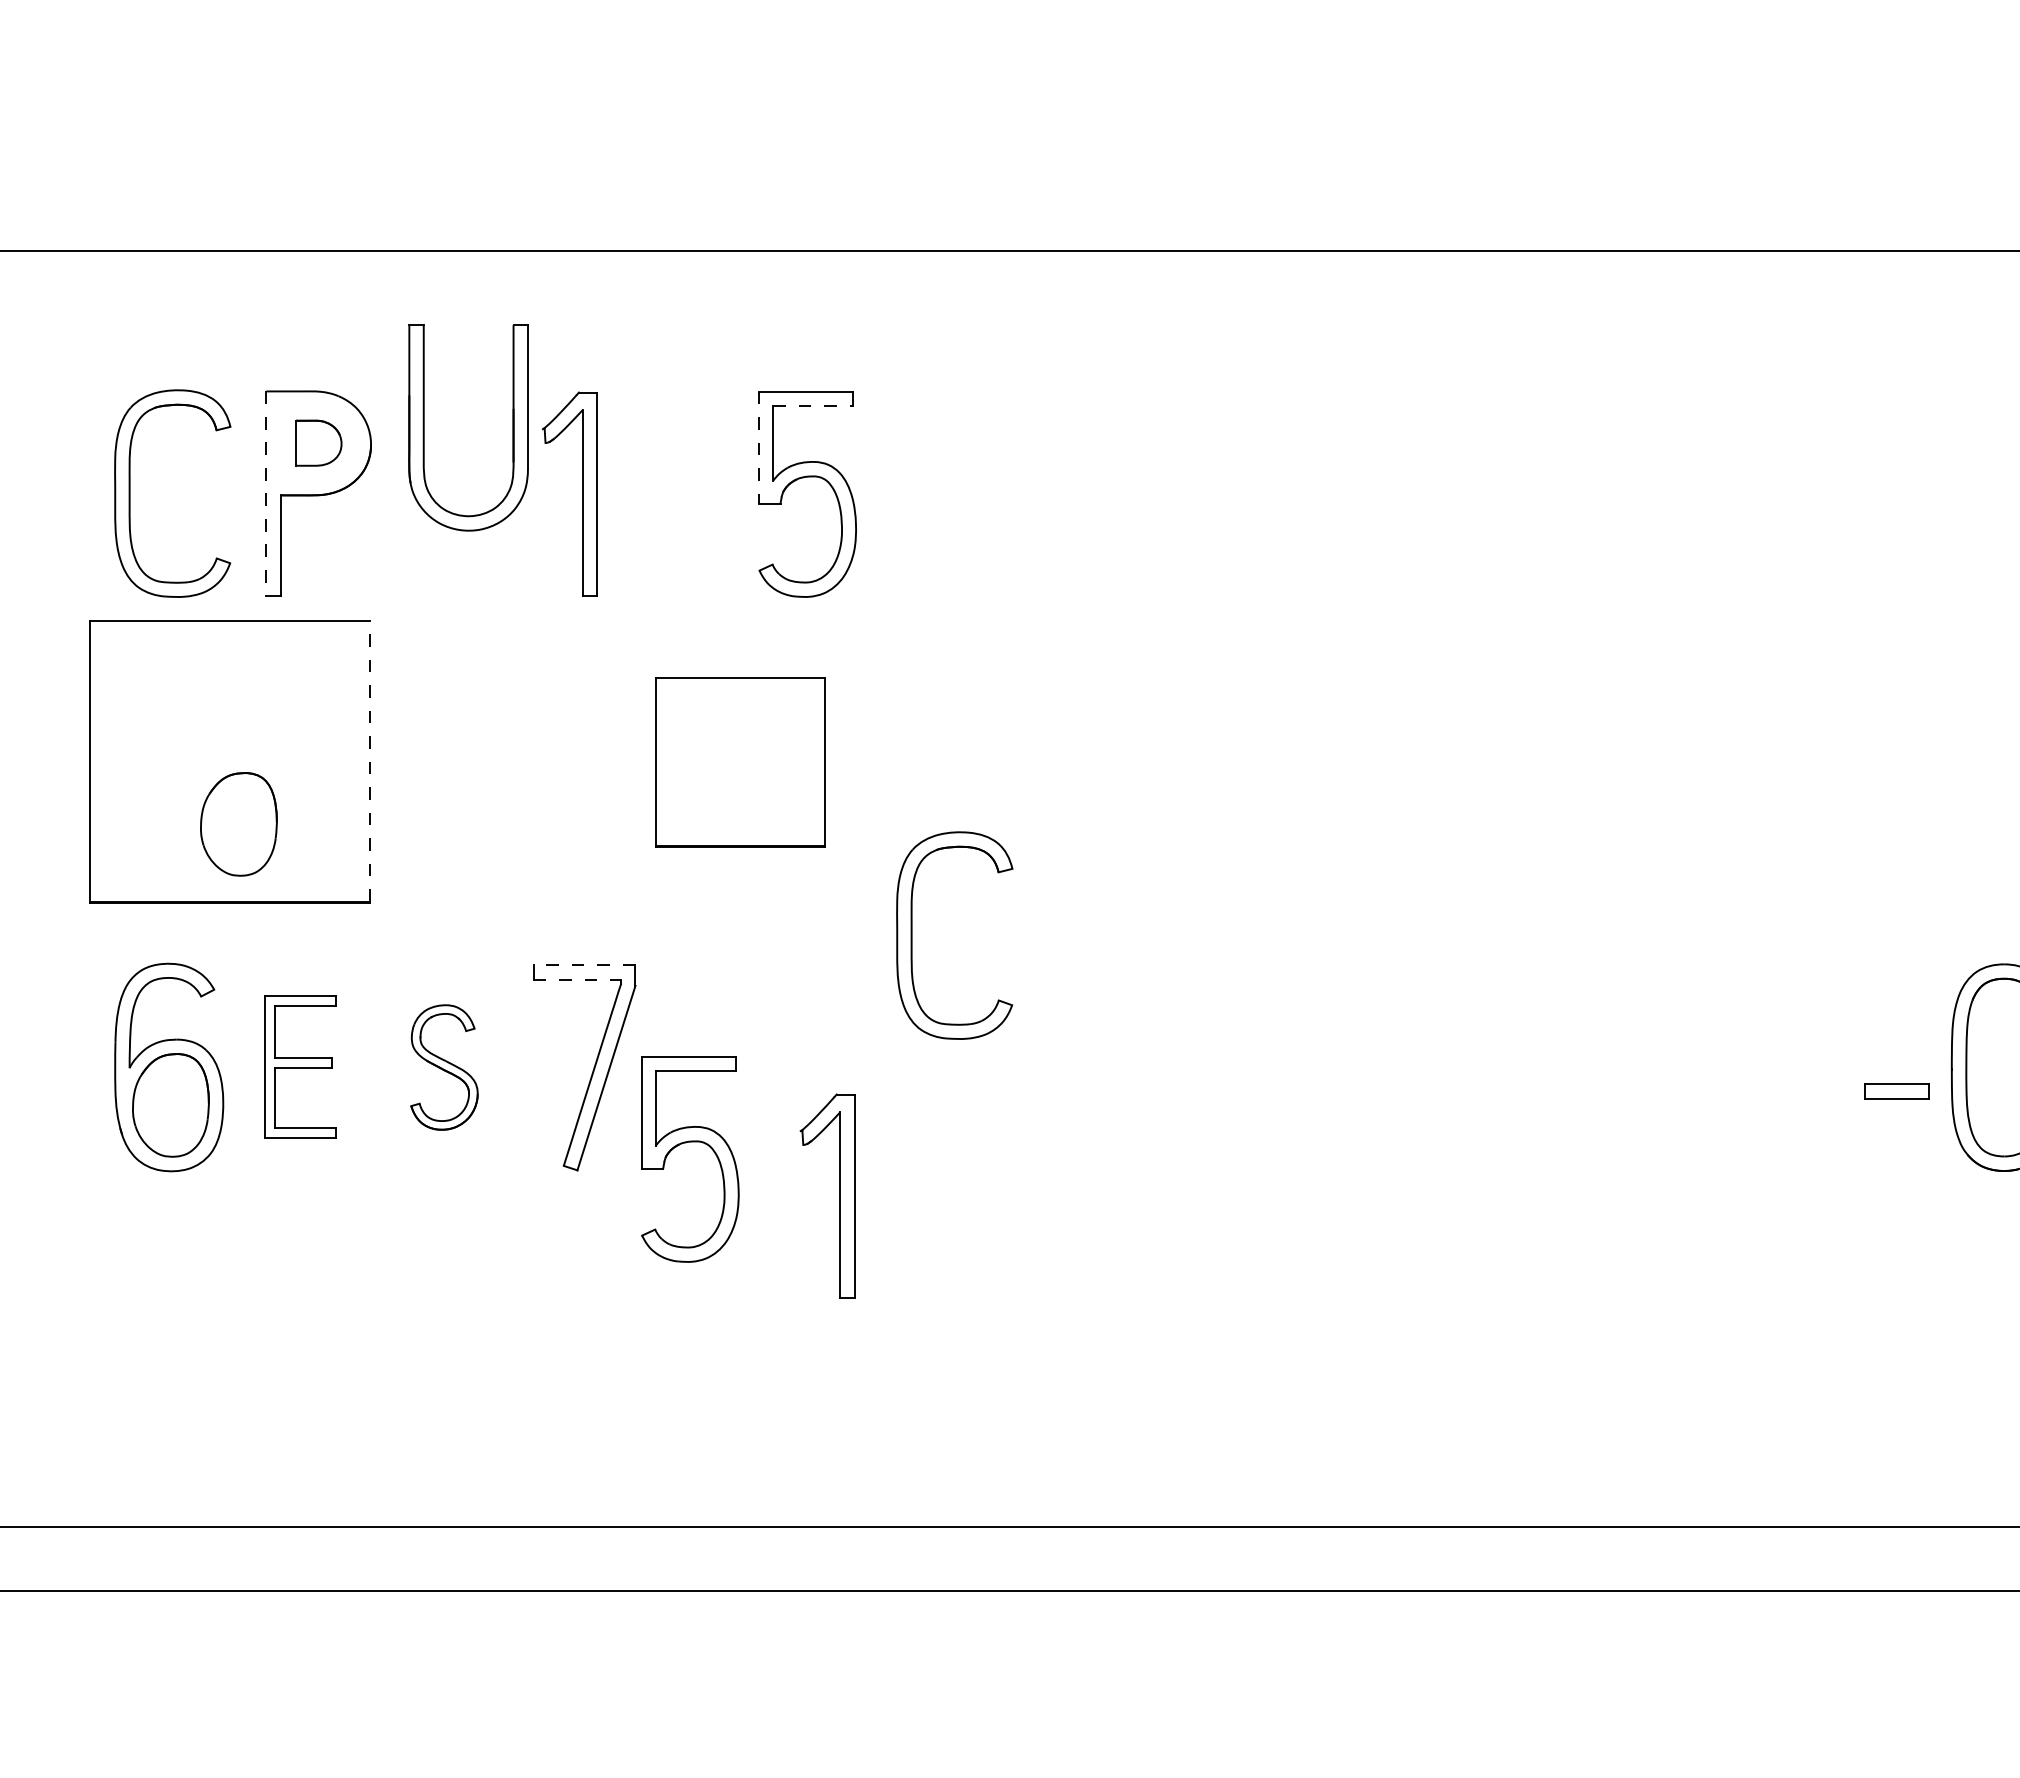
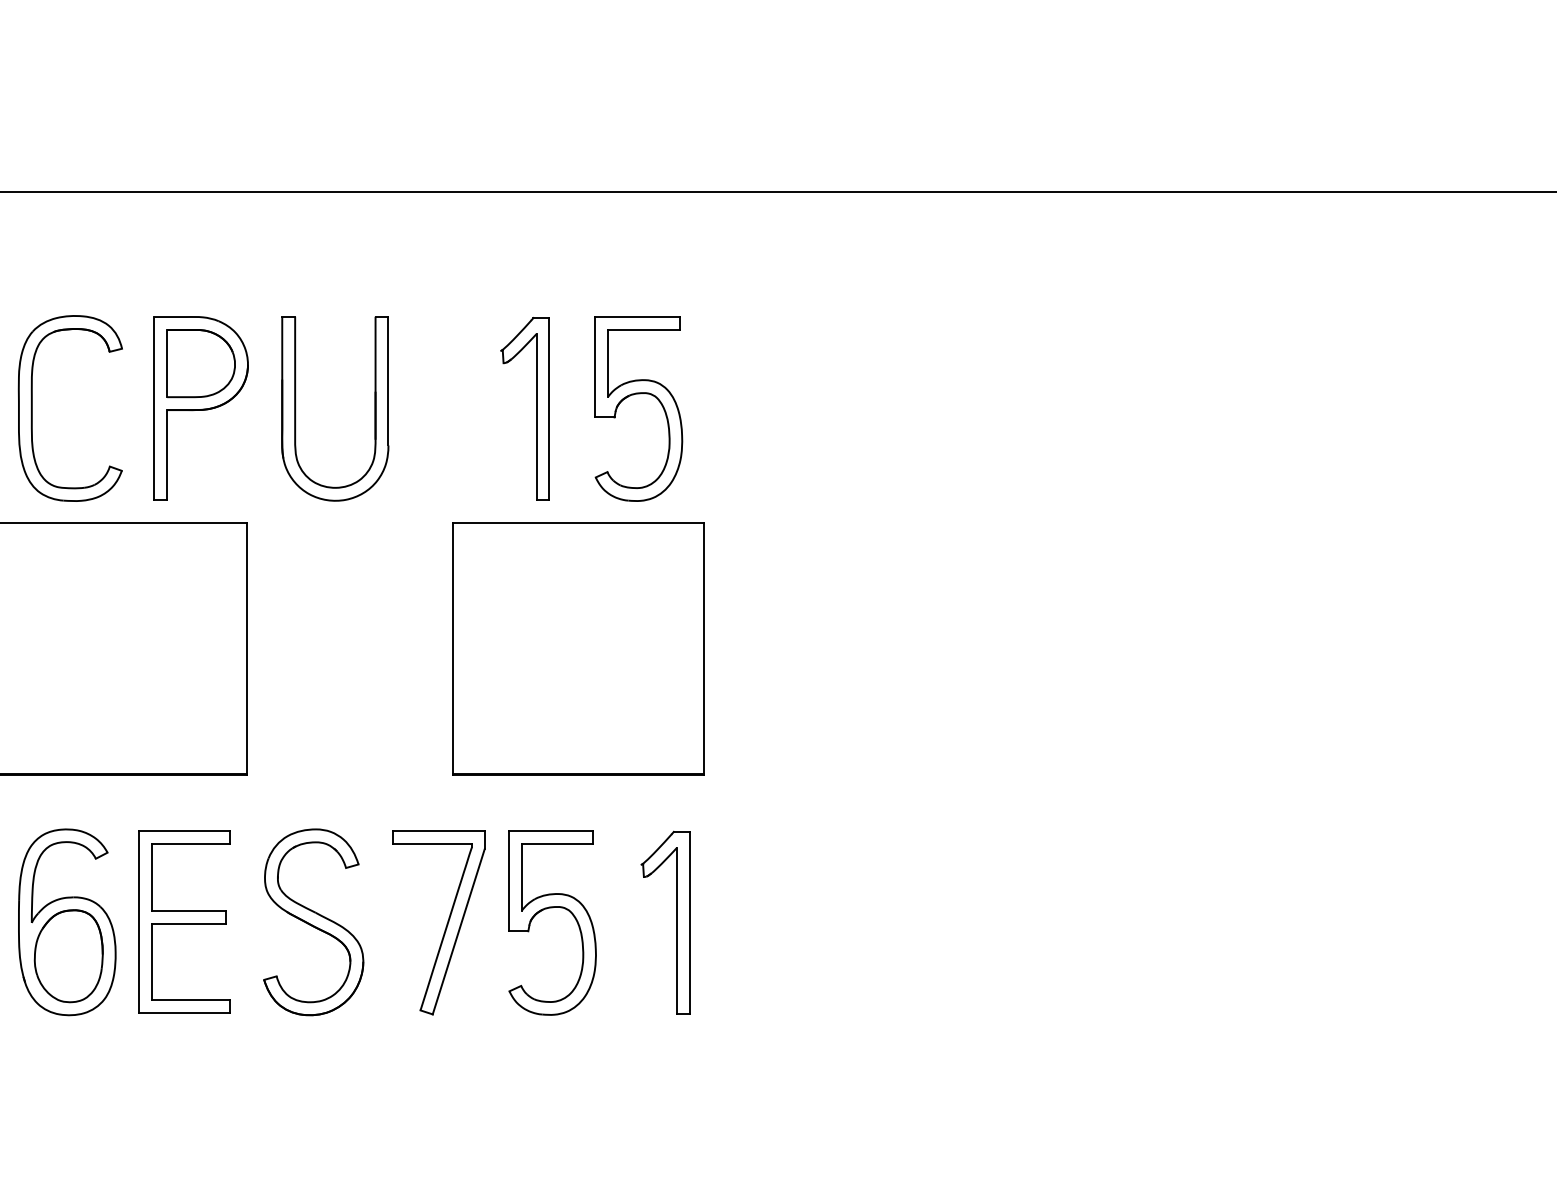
line: (813, 405) -> (644, 329), dashed -> solid
part: (424, 427) -> (295, 408), moved
part: (318, 442) -> (200, 362), size x1.67
line: (758, 447) -> (594, 367), dashed -> solid
part: (582, 493) -> (536, 408), moved
line: (266, 494) -> (154, 409), dashed -> solid
line: (370, 761) -> (247, 648), dashed -> solid
part: (740, 761) -> (578, 648), size x1.67
part: (238, 824) -> (129, 704), removed
part: (912, 935) -> (732, 804), removed
line: (584, 965) -> (439, 830), dashed -> solid
line: (577, 979) -> (432, 843), dashed -> solid
part: (300, 1066) -> (184, 921), size x1.43
part: (444, 1067) -> (313, 922), size x1.67
part: (686, 1143) -> (549, 908), moved
part: (839, 1195) -> (676, 922), moved

